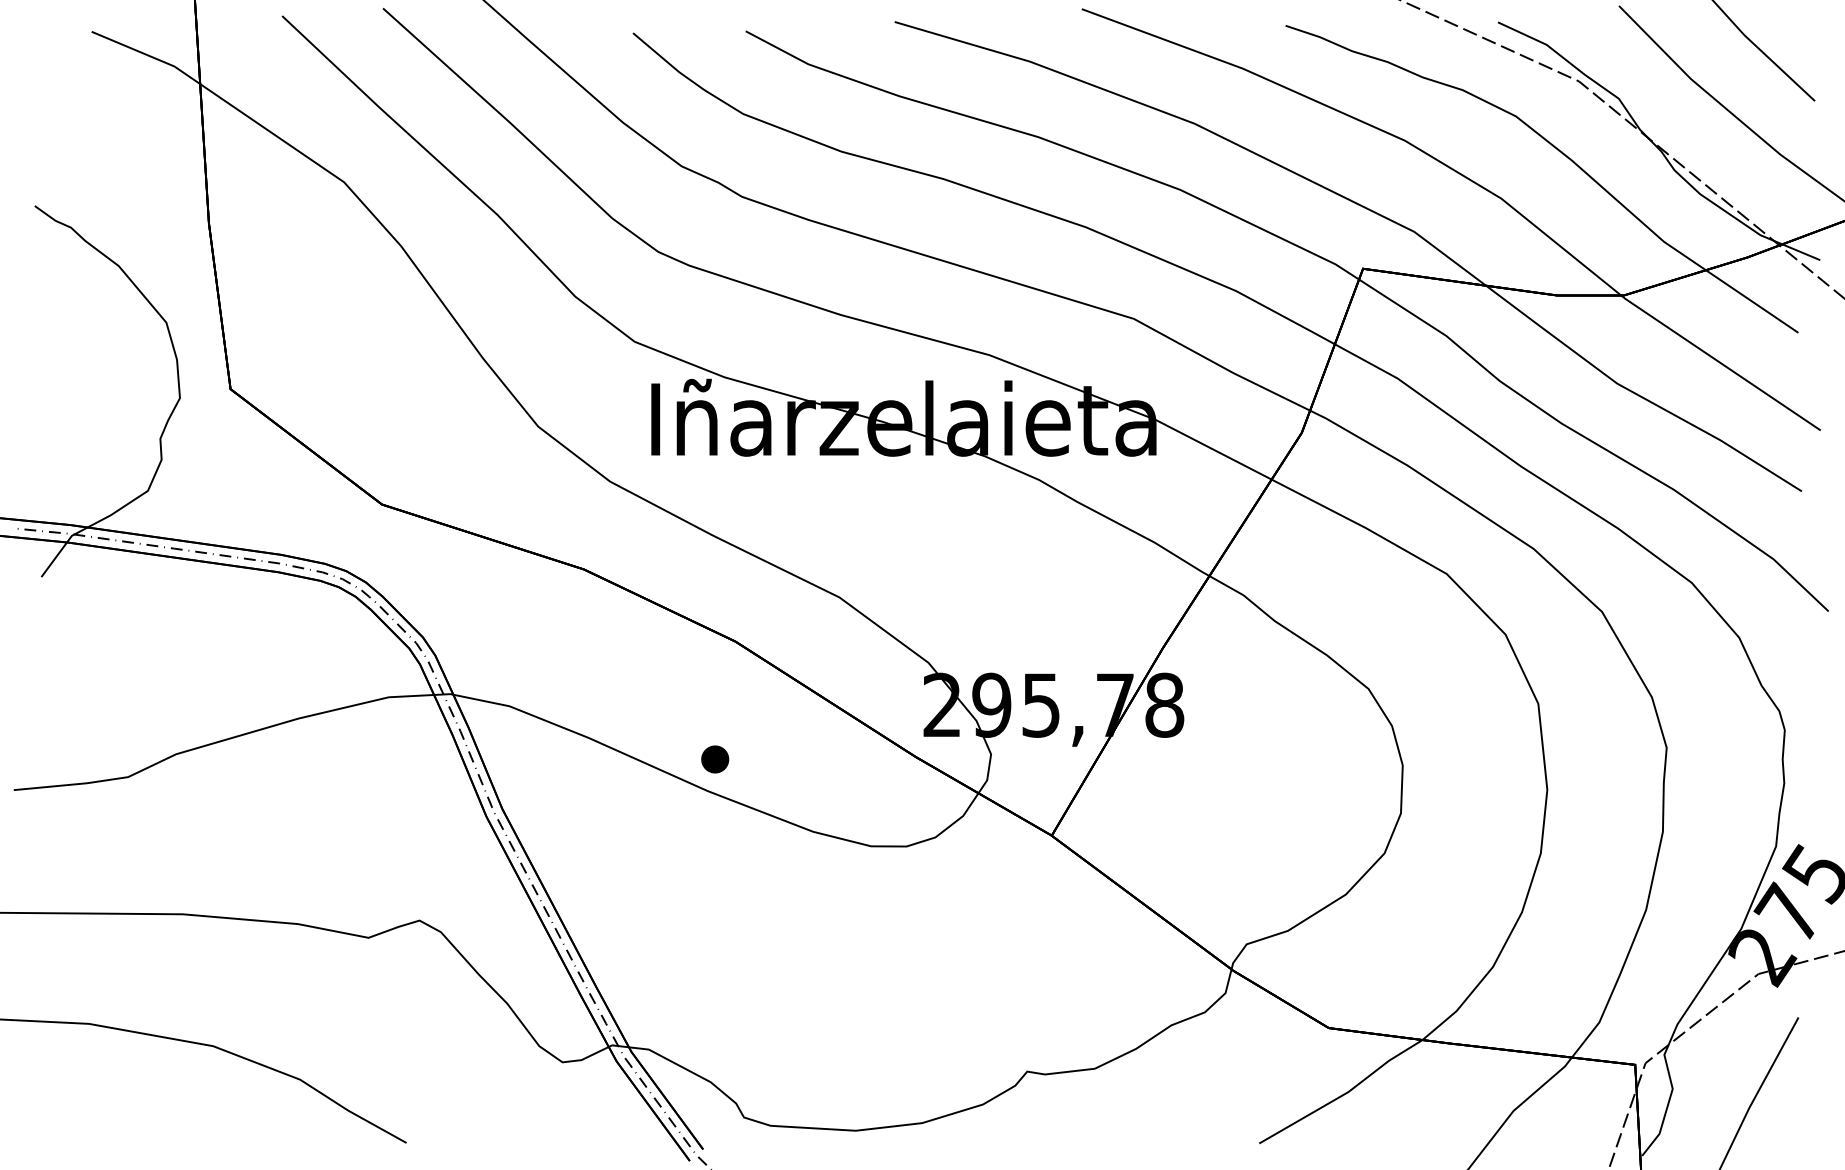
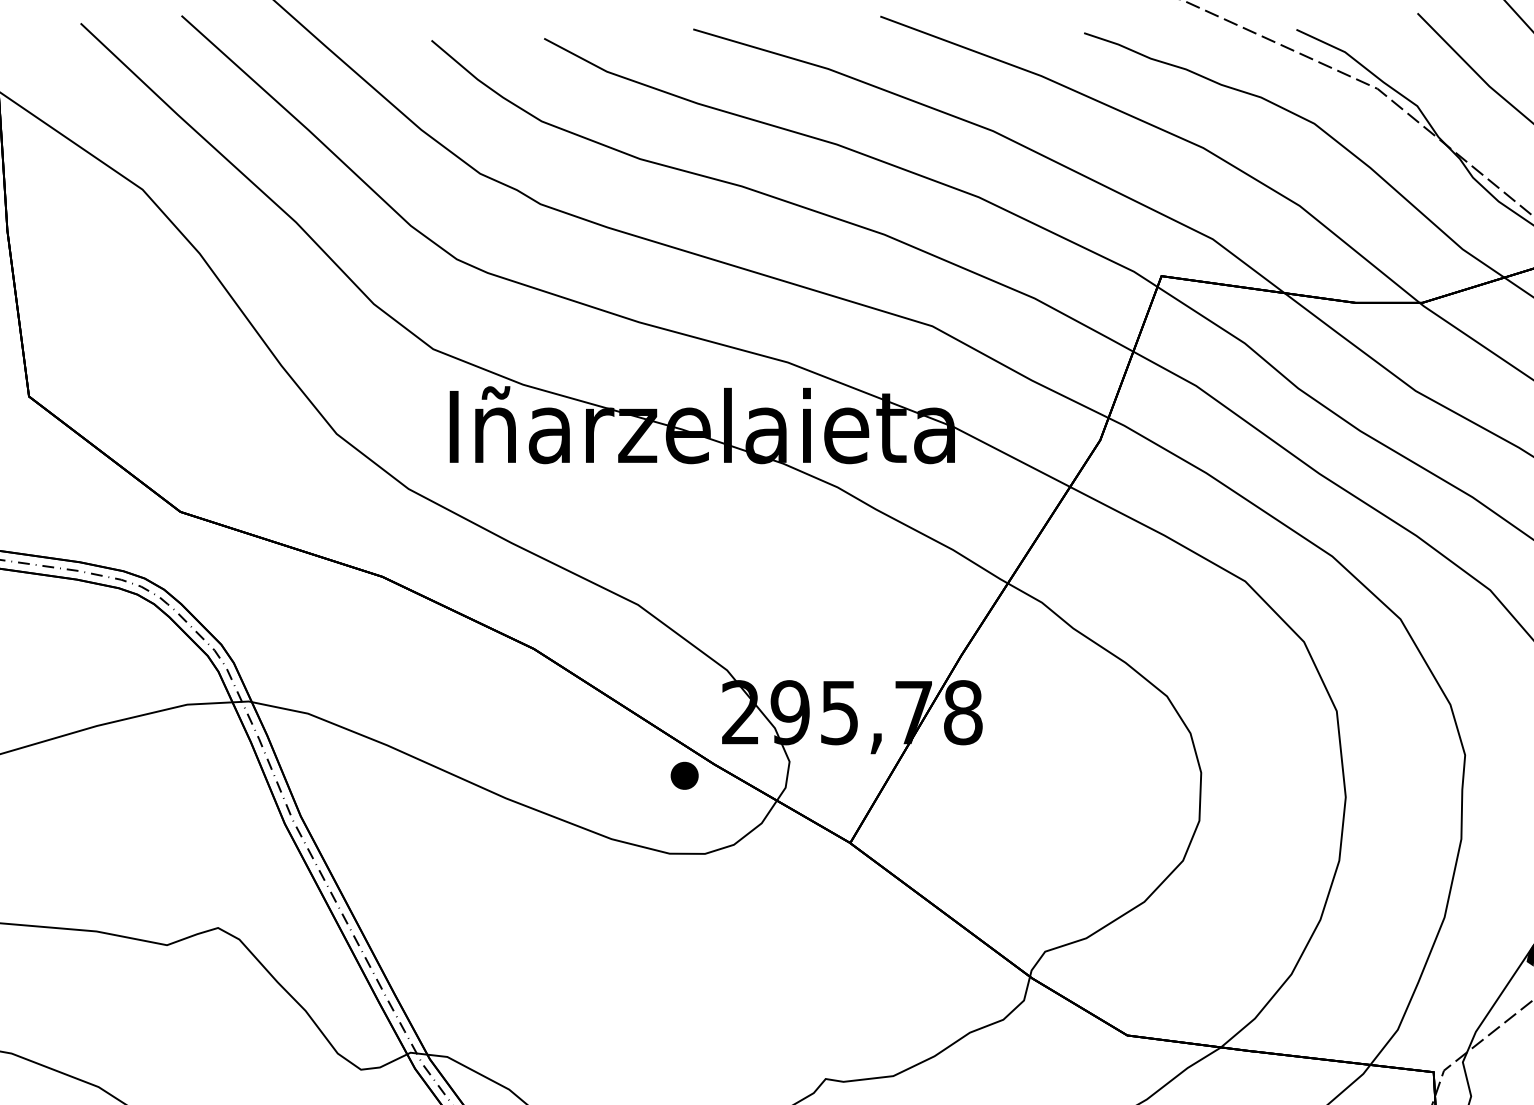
part: (715, 759) -> (684, 775), moved

